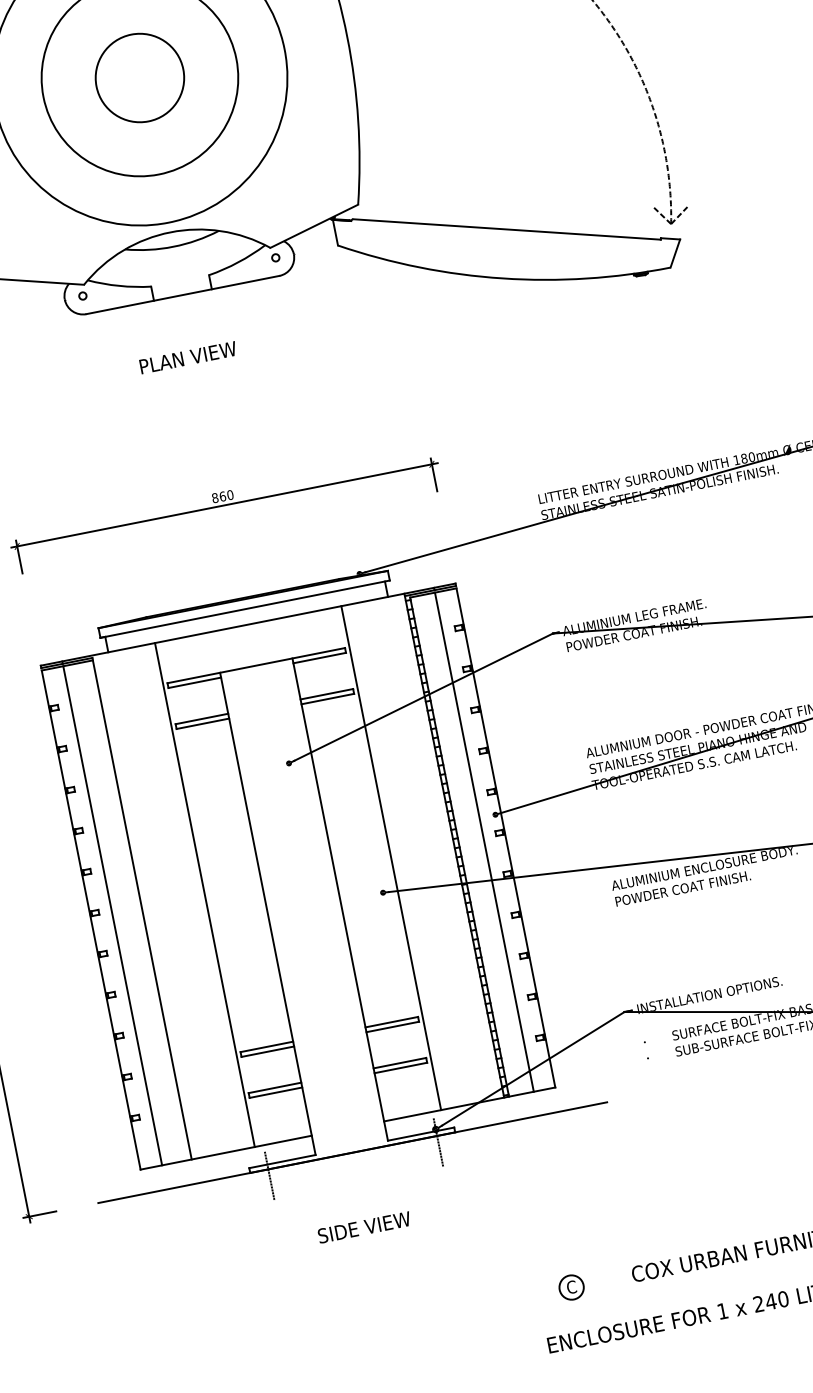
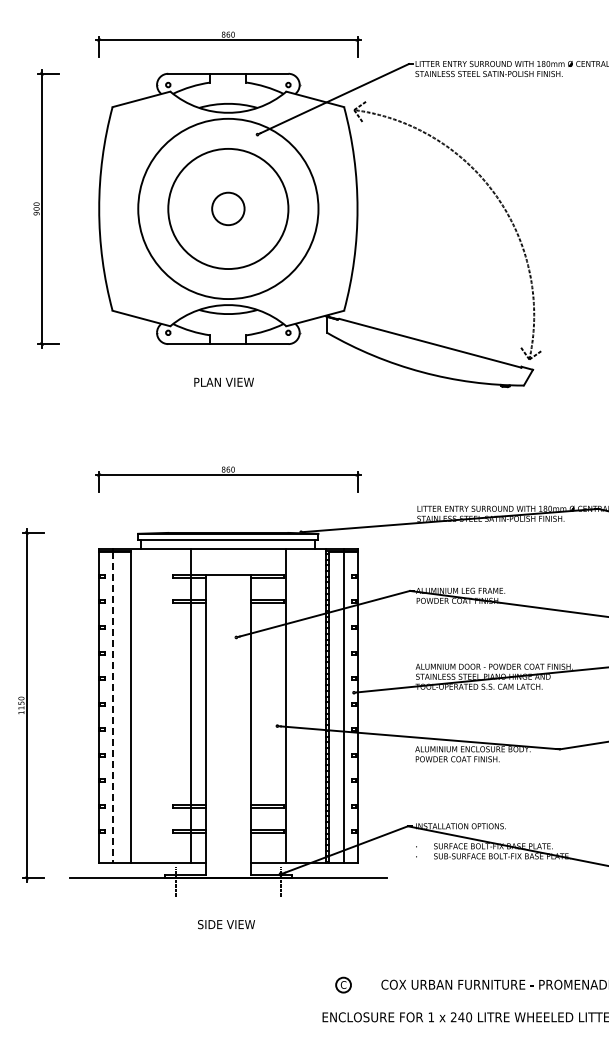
circle: (140, 77) -> (228, 208), size x0.6
line: (205, 895) -> (191, 706), moved
line: (112, 916) -> (112, 708), solid -> dashed

